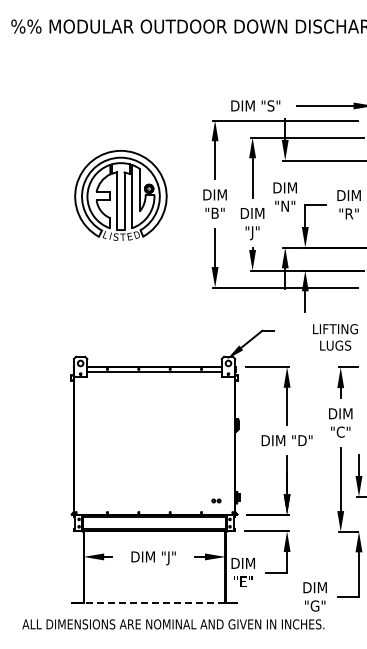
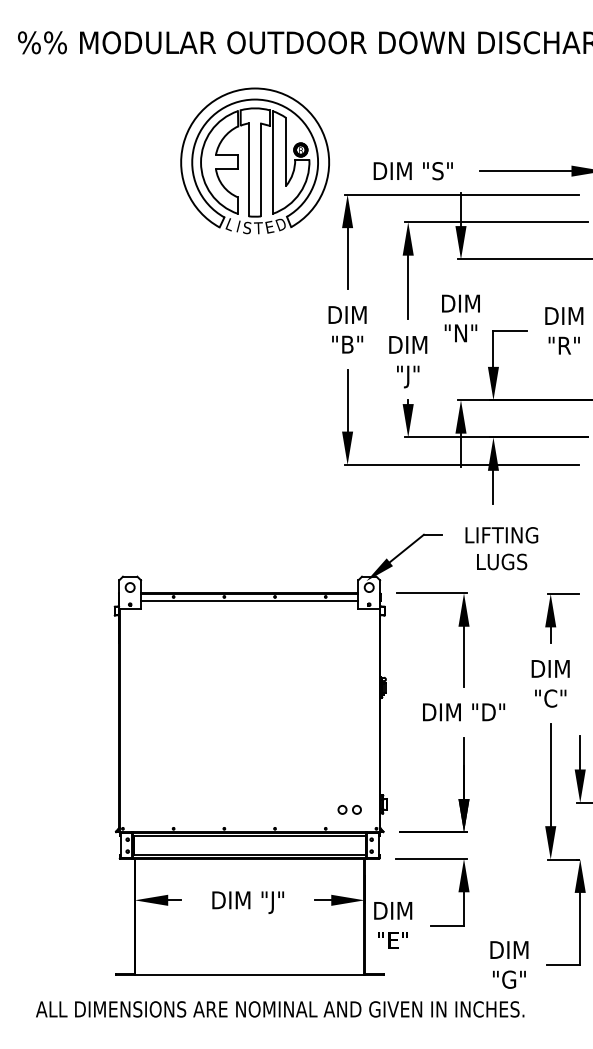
part: (120, 195) -> (254, 160), moved
text: (335, 337) -> (501, 548), moved
part: (216, 500) -> (349, 809), size x1.67
line: (154, 602) -> (249, 973), dashed -> solid

